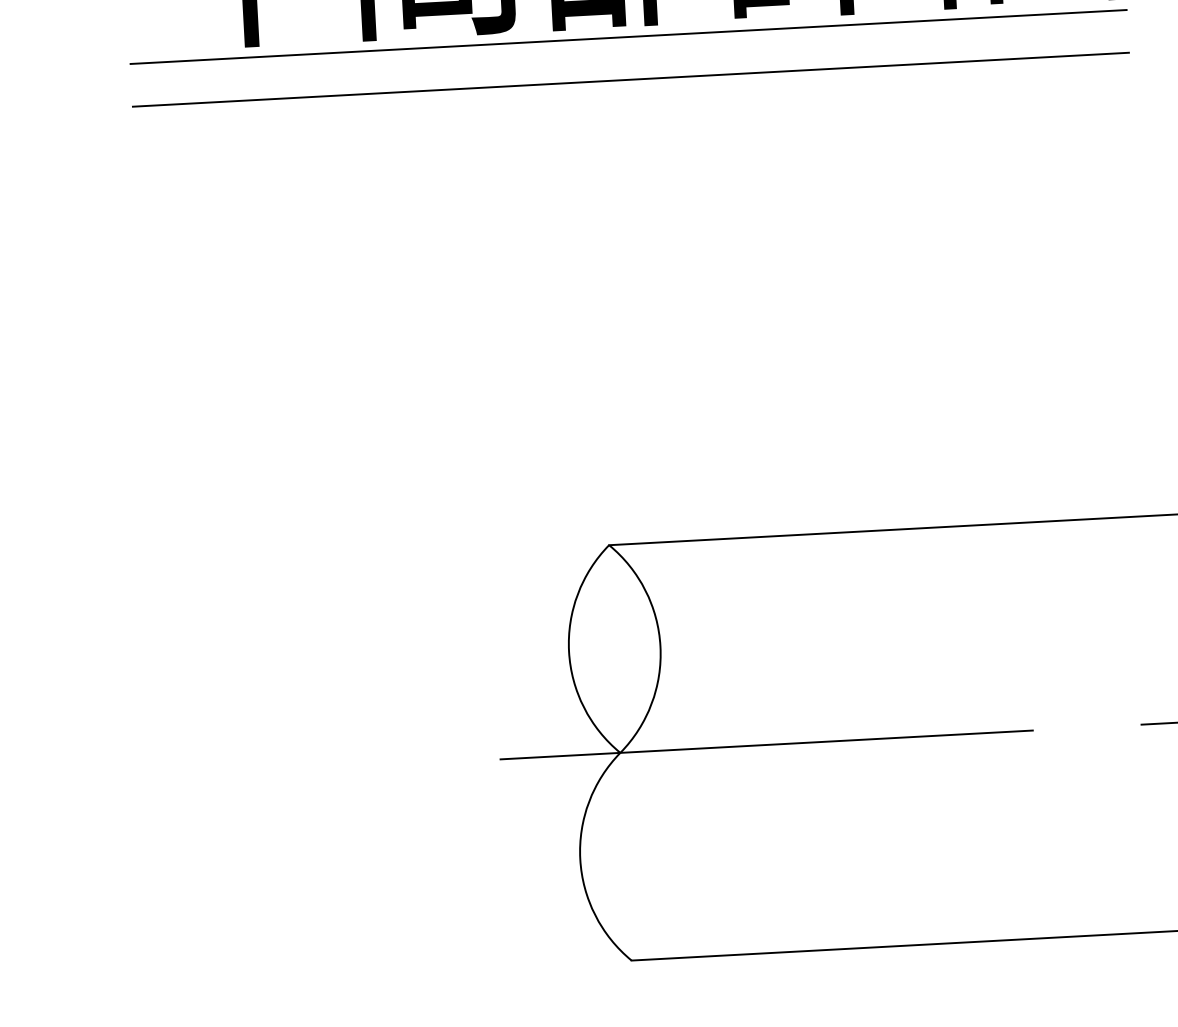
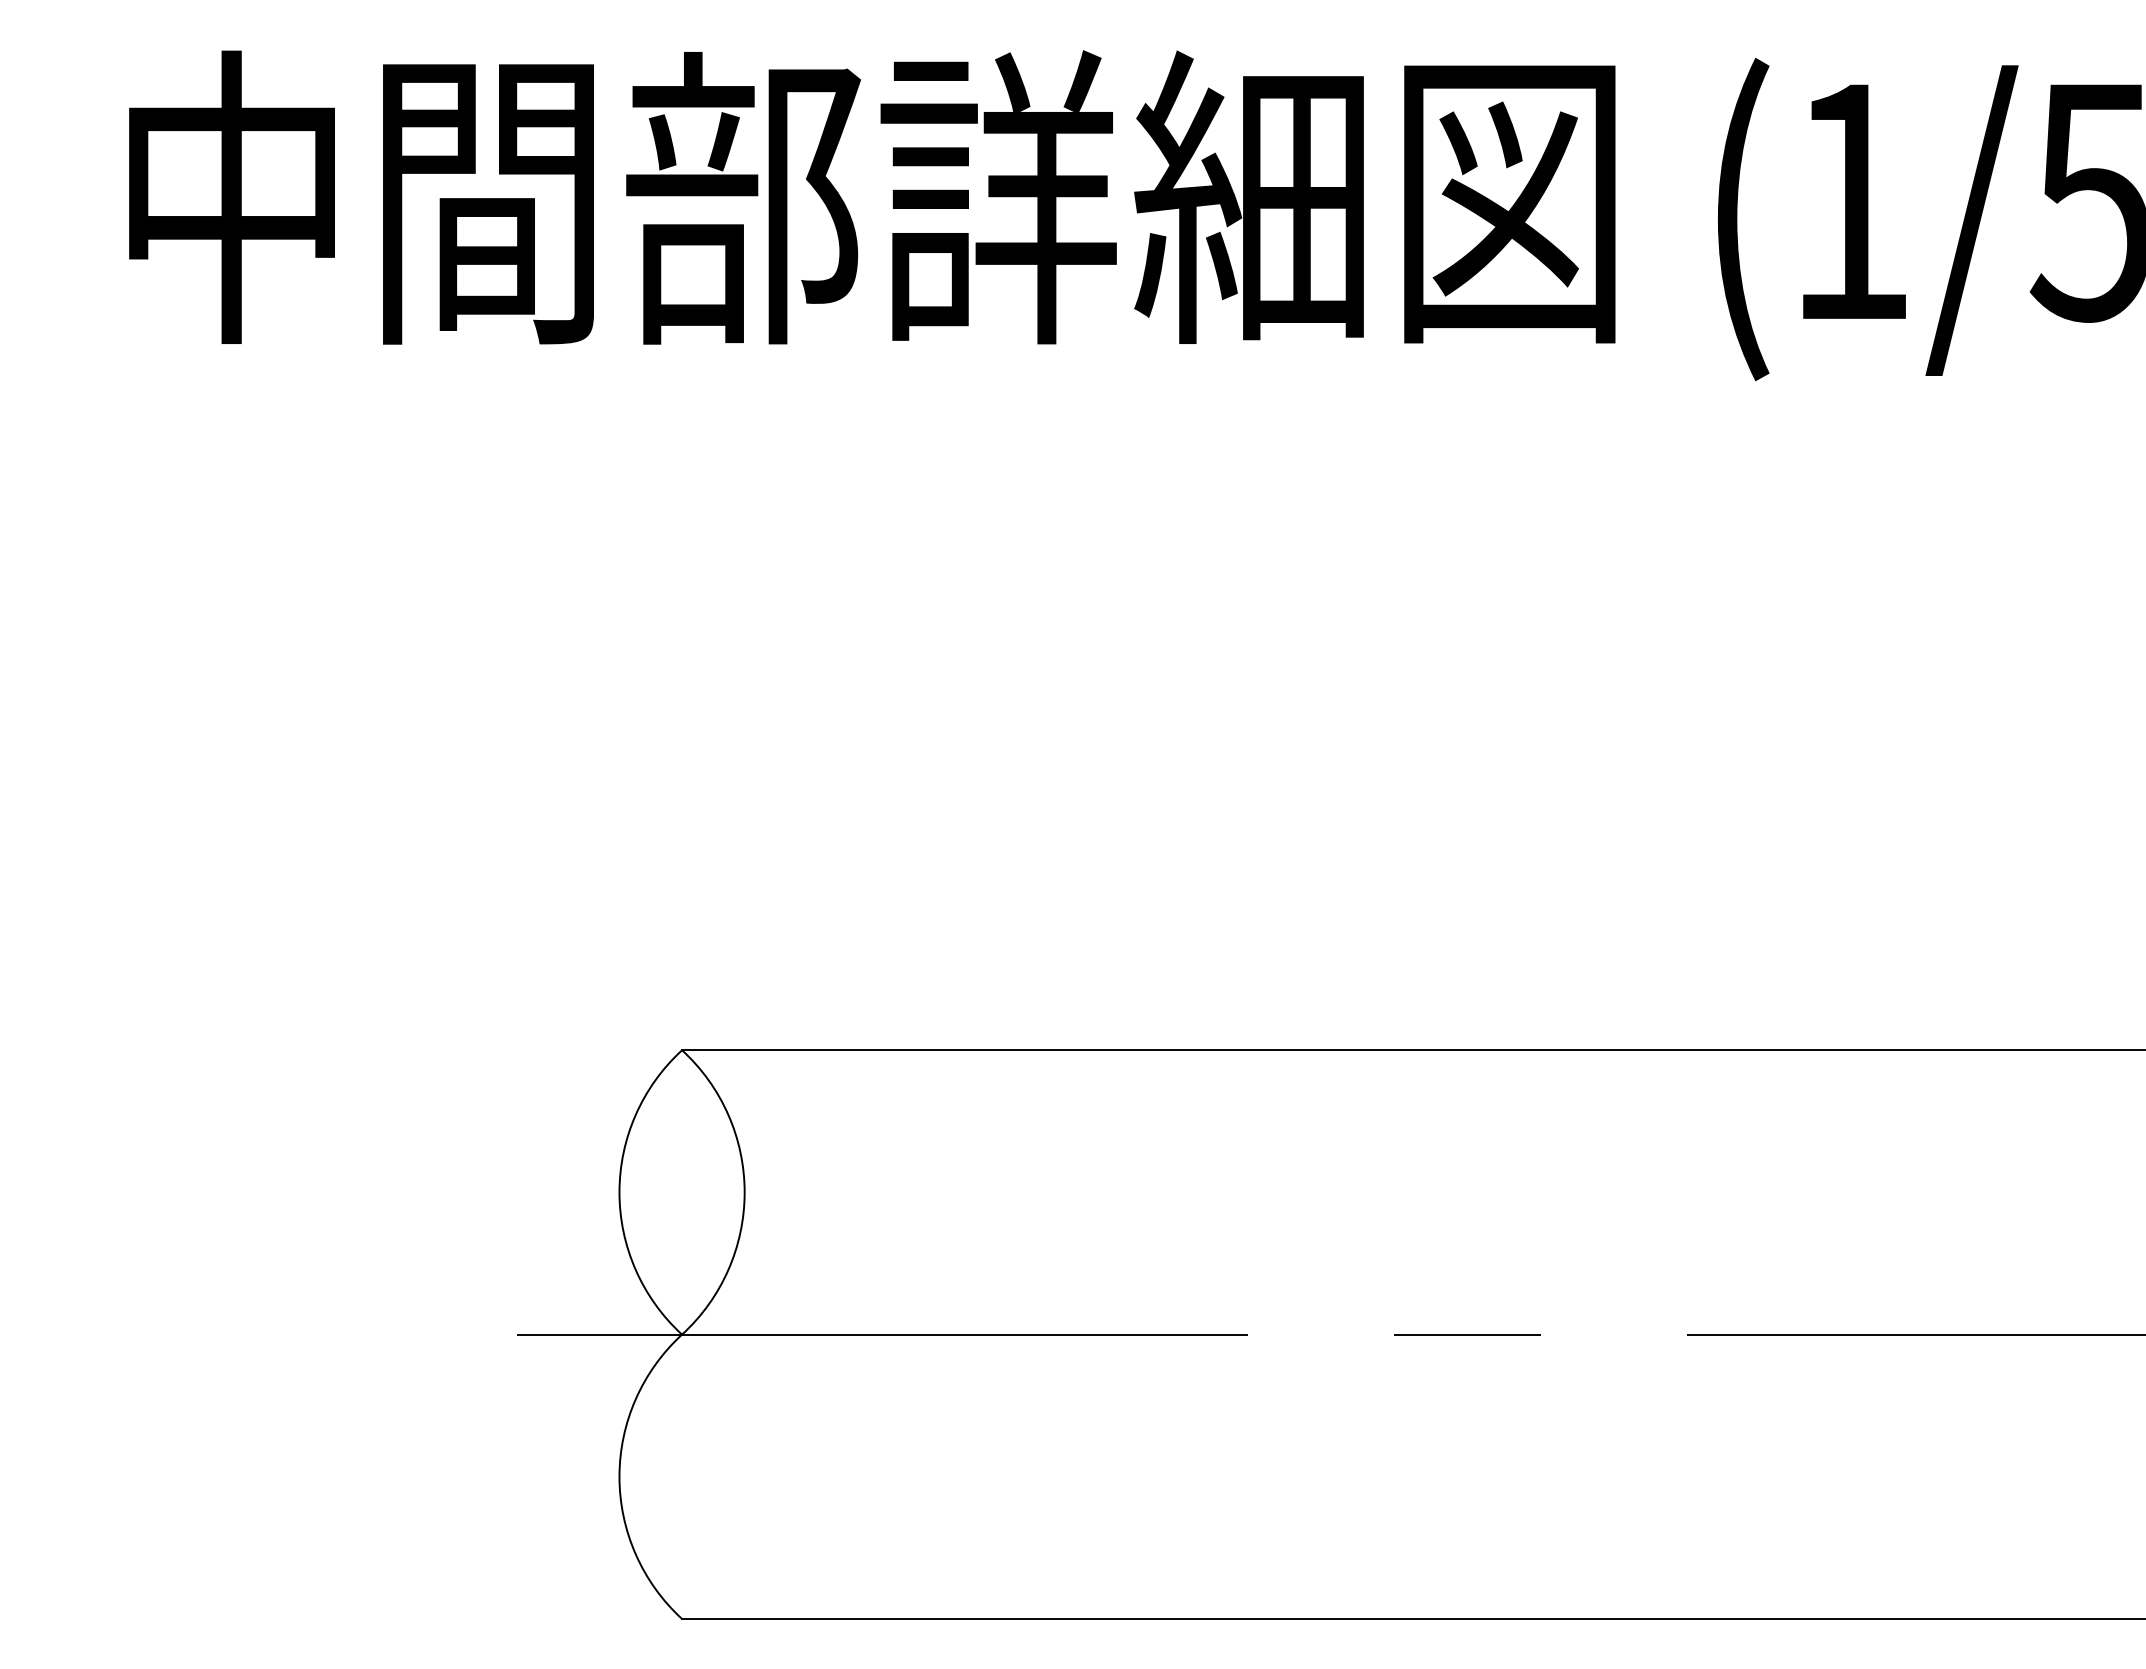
line: (628, 36) -> (746, 357), removed
line: (631, 79) -> (746, 416), removed

